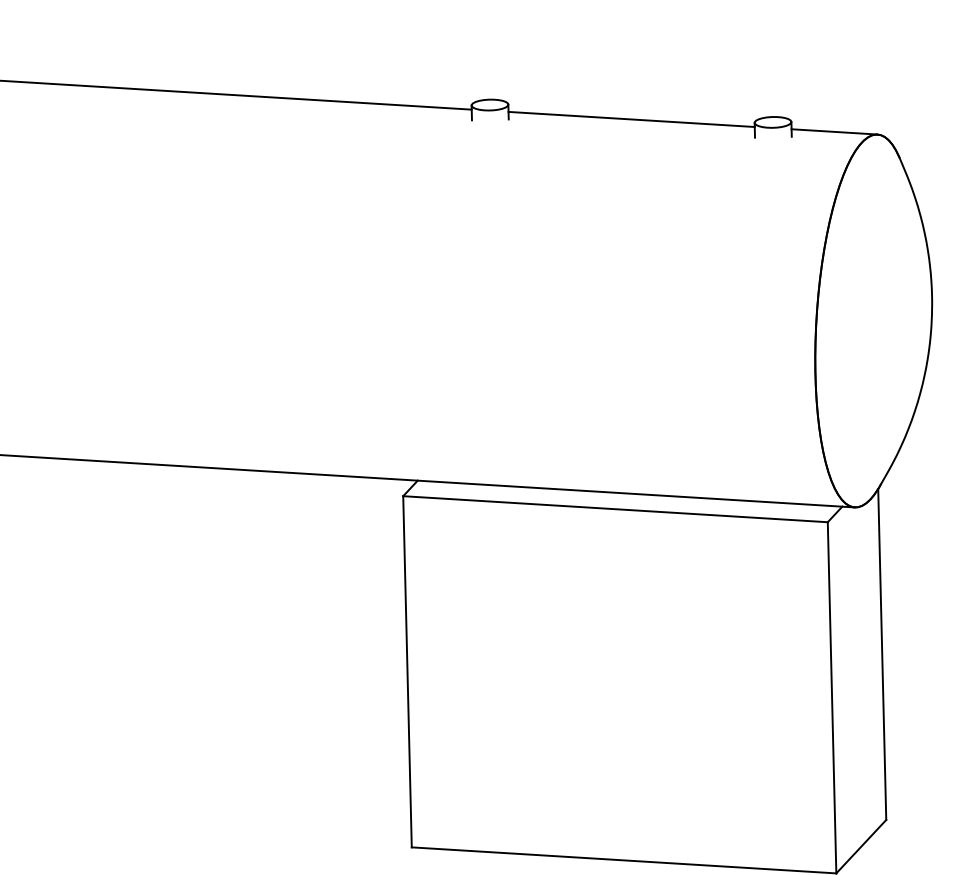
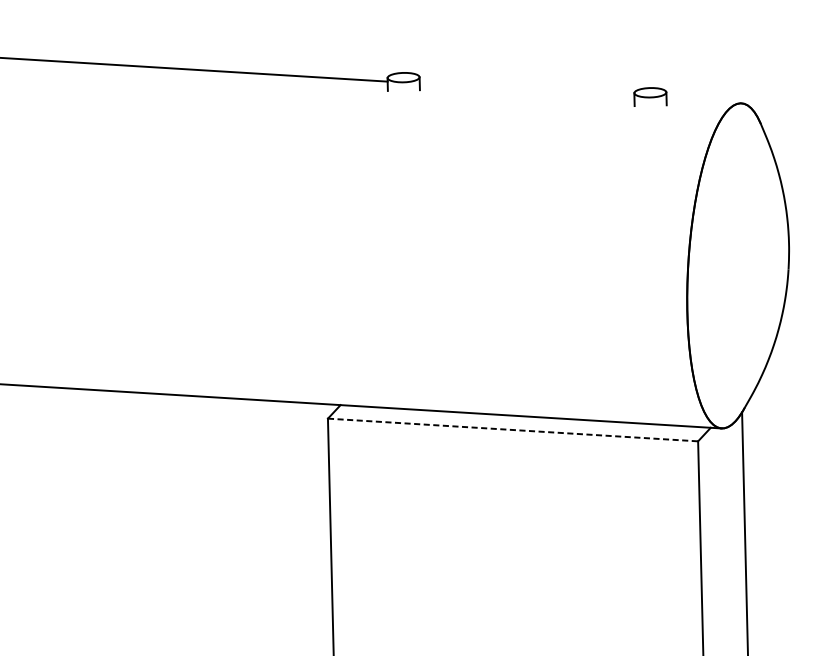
line: (631, 119) -> (526, 90), removed
line: (834, 131) -> (703, 100), removed
line: (615, 509) -> (513, 430), solid -> dashed

